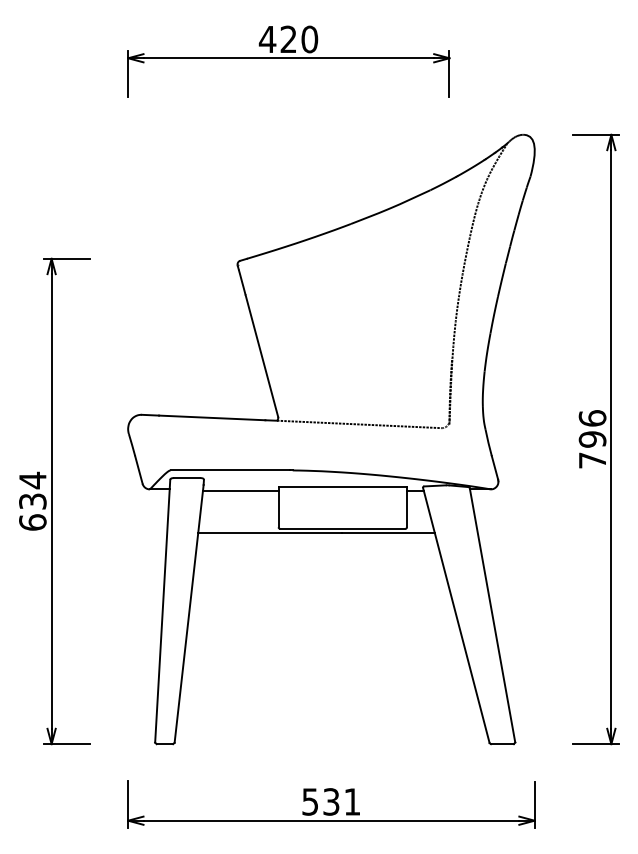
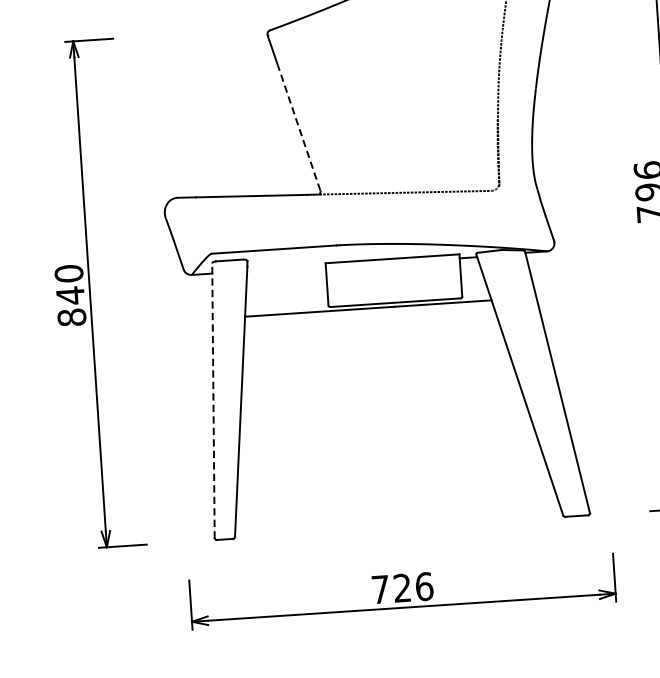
line: (261, 356) -> (298, 128), solid -> dashed
line: (240, 490) -> (286, 269), removed
text: (32, 500) -> (70, 294), 634 -> 840
line: (162, 611) -> (213, 401), solid -> dashed
text: (331, 801) -> (402, 587), 531 -> 726

